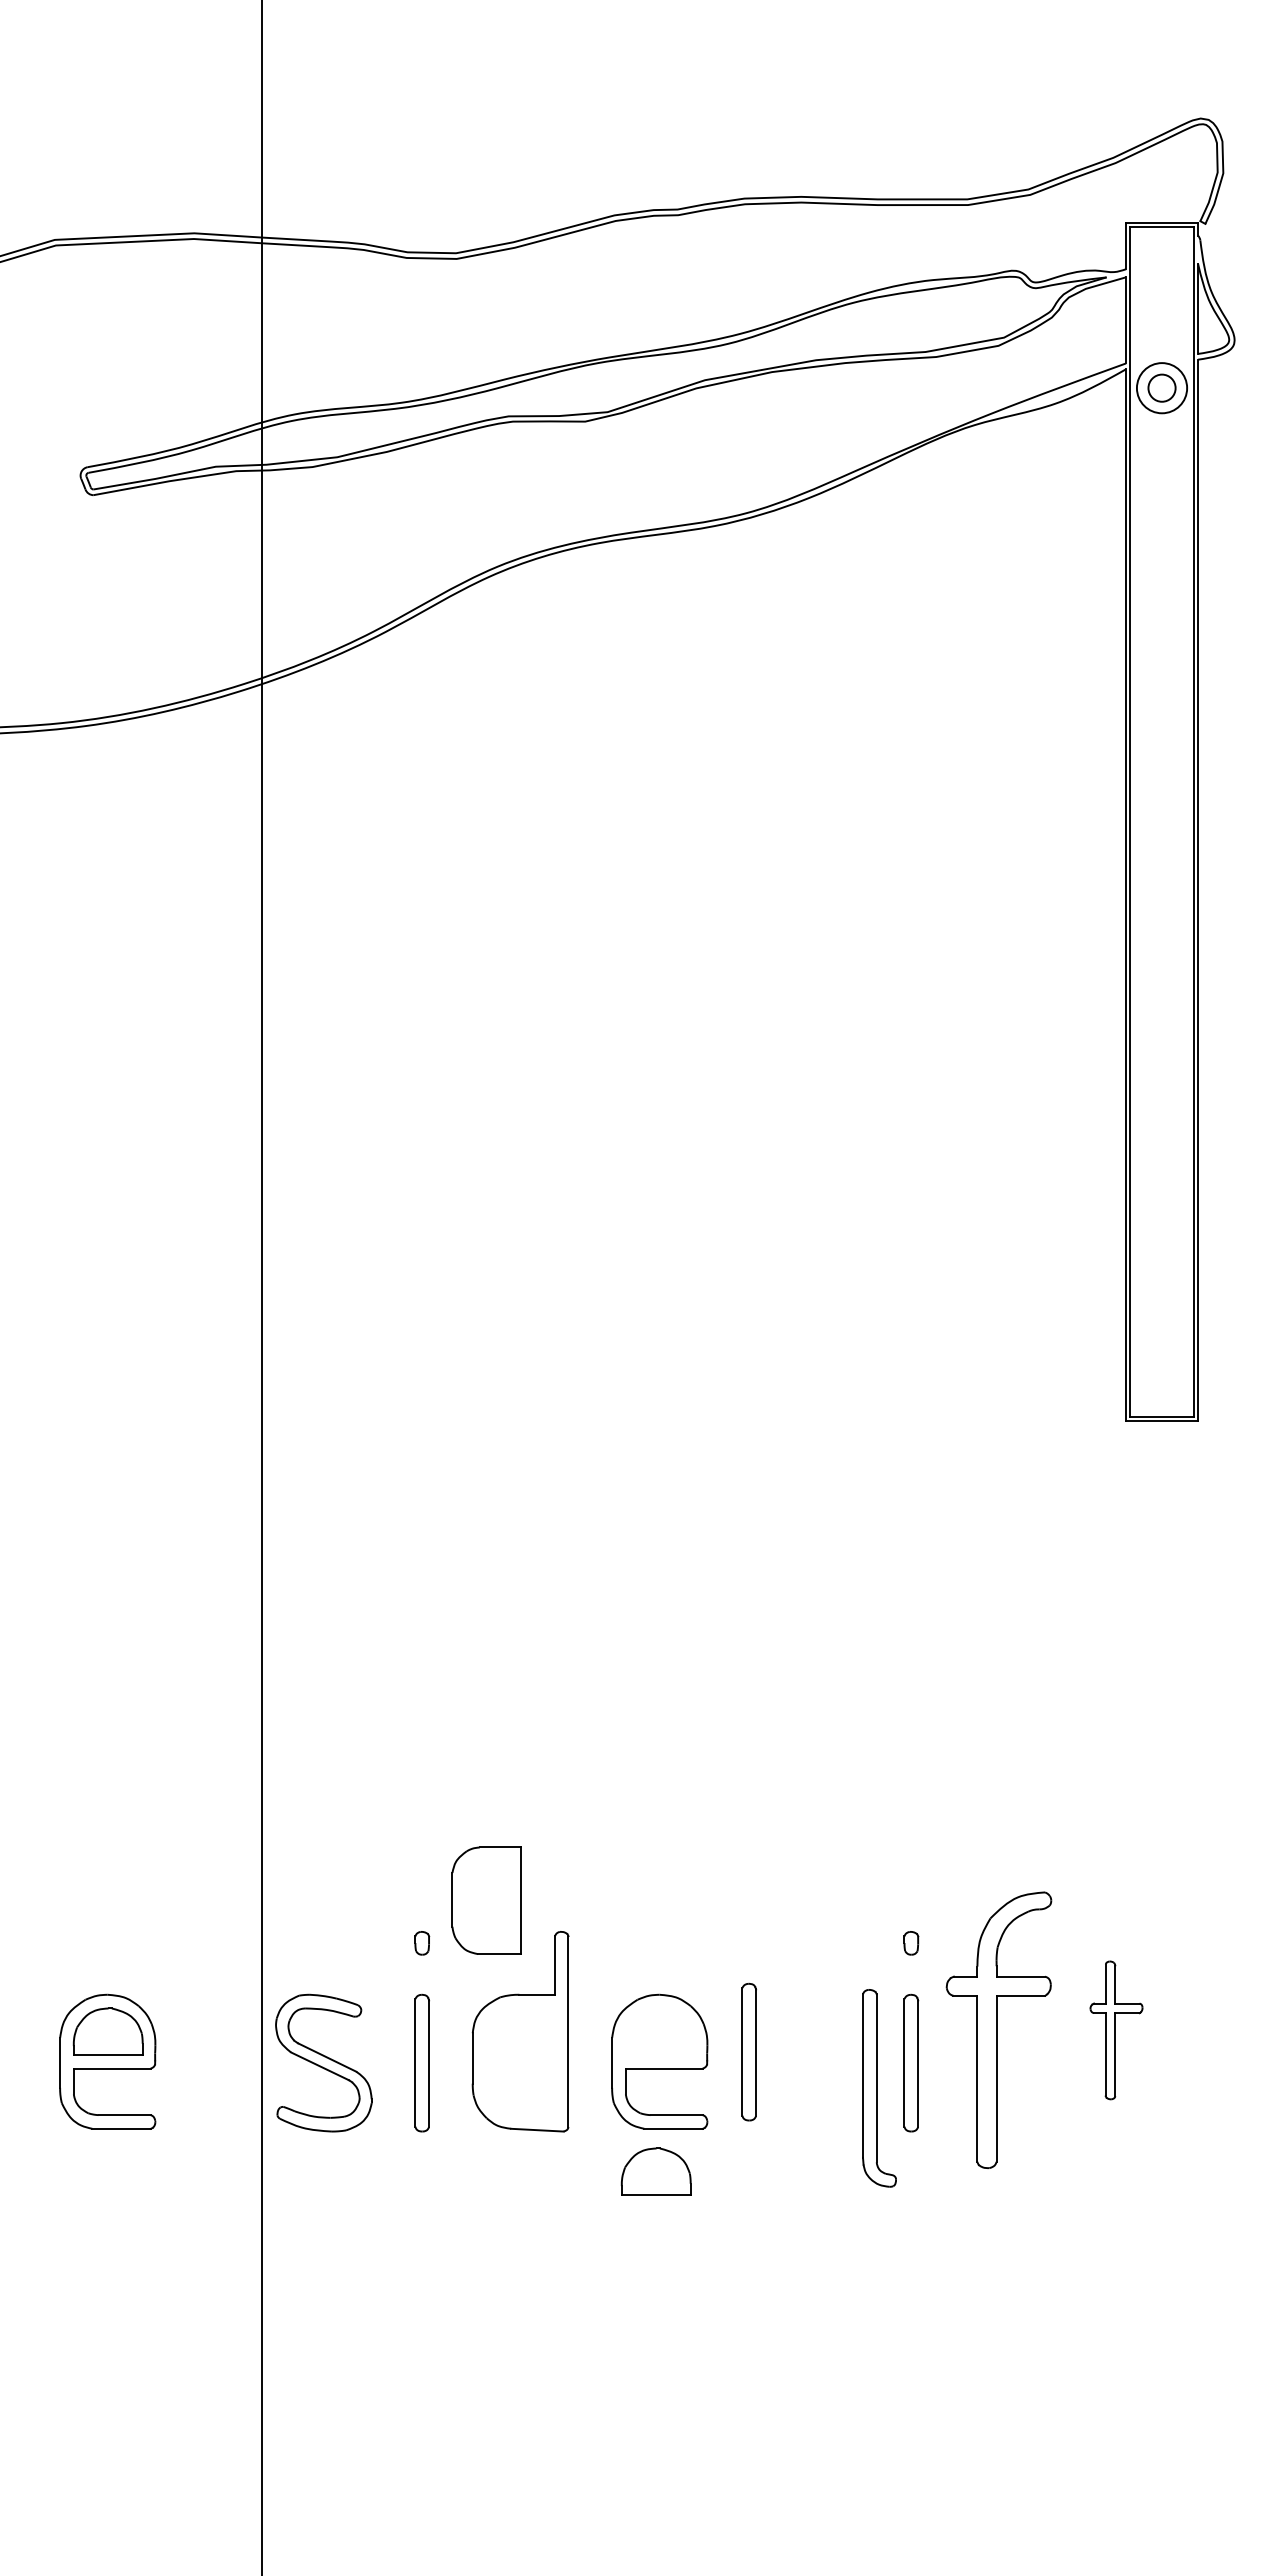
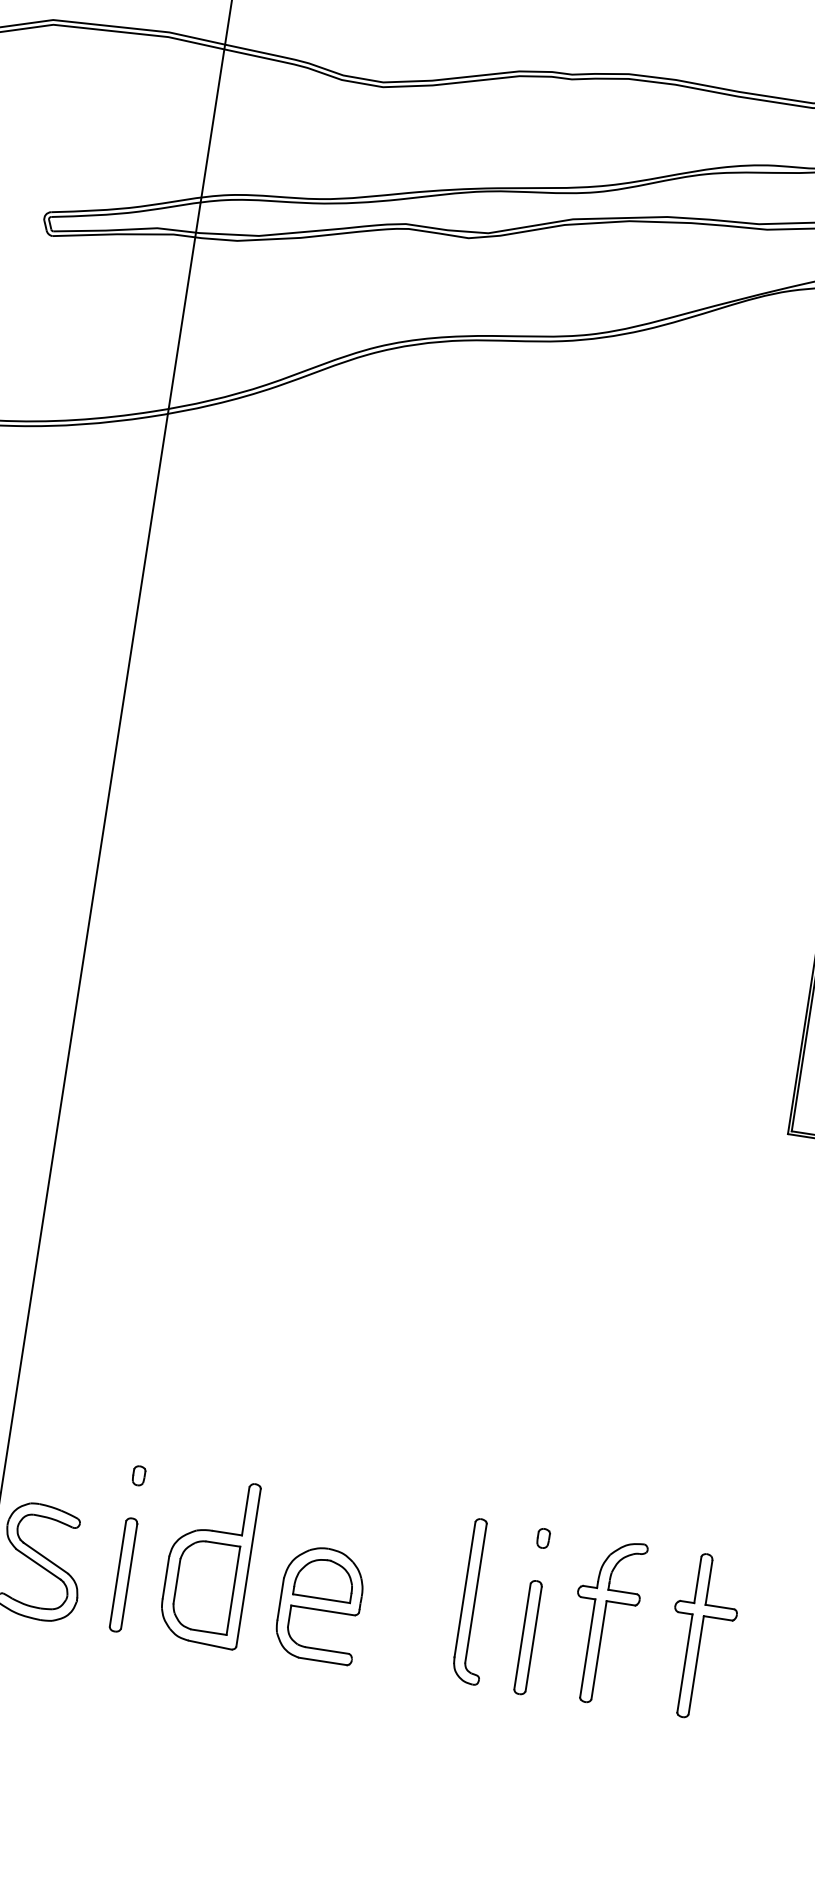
part: (486, 1900) -> (205, 1586), moved
part: (999, 2030) -> (605, 1621), size x0.71
part: (1116, 2030) -> (702, 1636), size x1.43
part: (748, 2051) -> (394, 1607), removed
part: (879, 2088) -> (477, 1602), moved
part: (655, 2171) -> (323, 1579), moved

